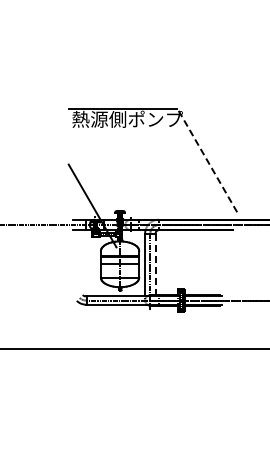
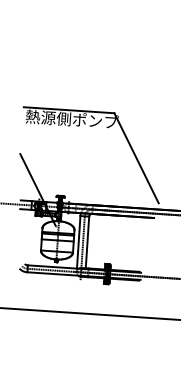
line: (207, 160) -> (136, 158), dashed -> solid
line: (155, 264) -> (87, 242), dashed -> solid

